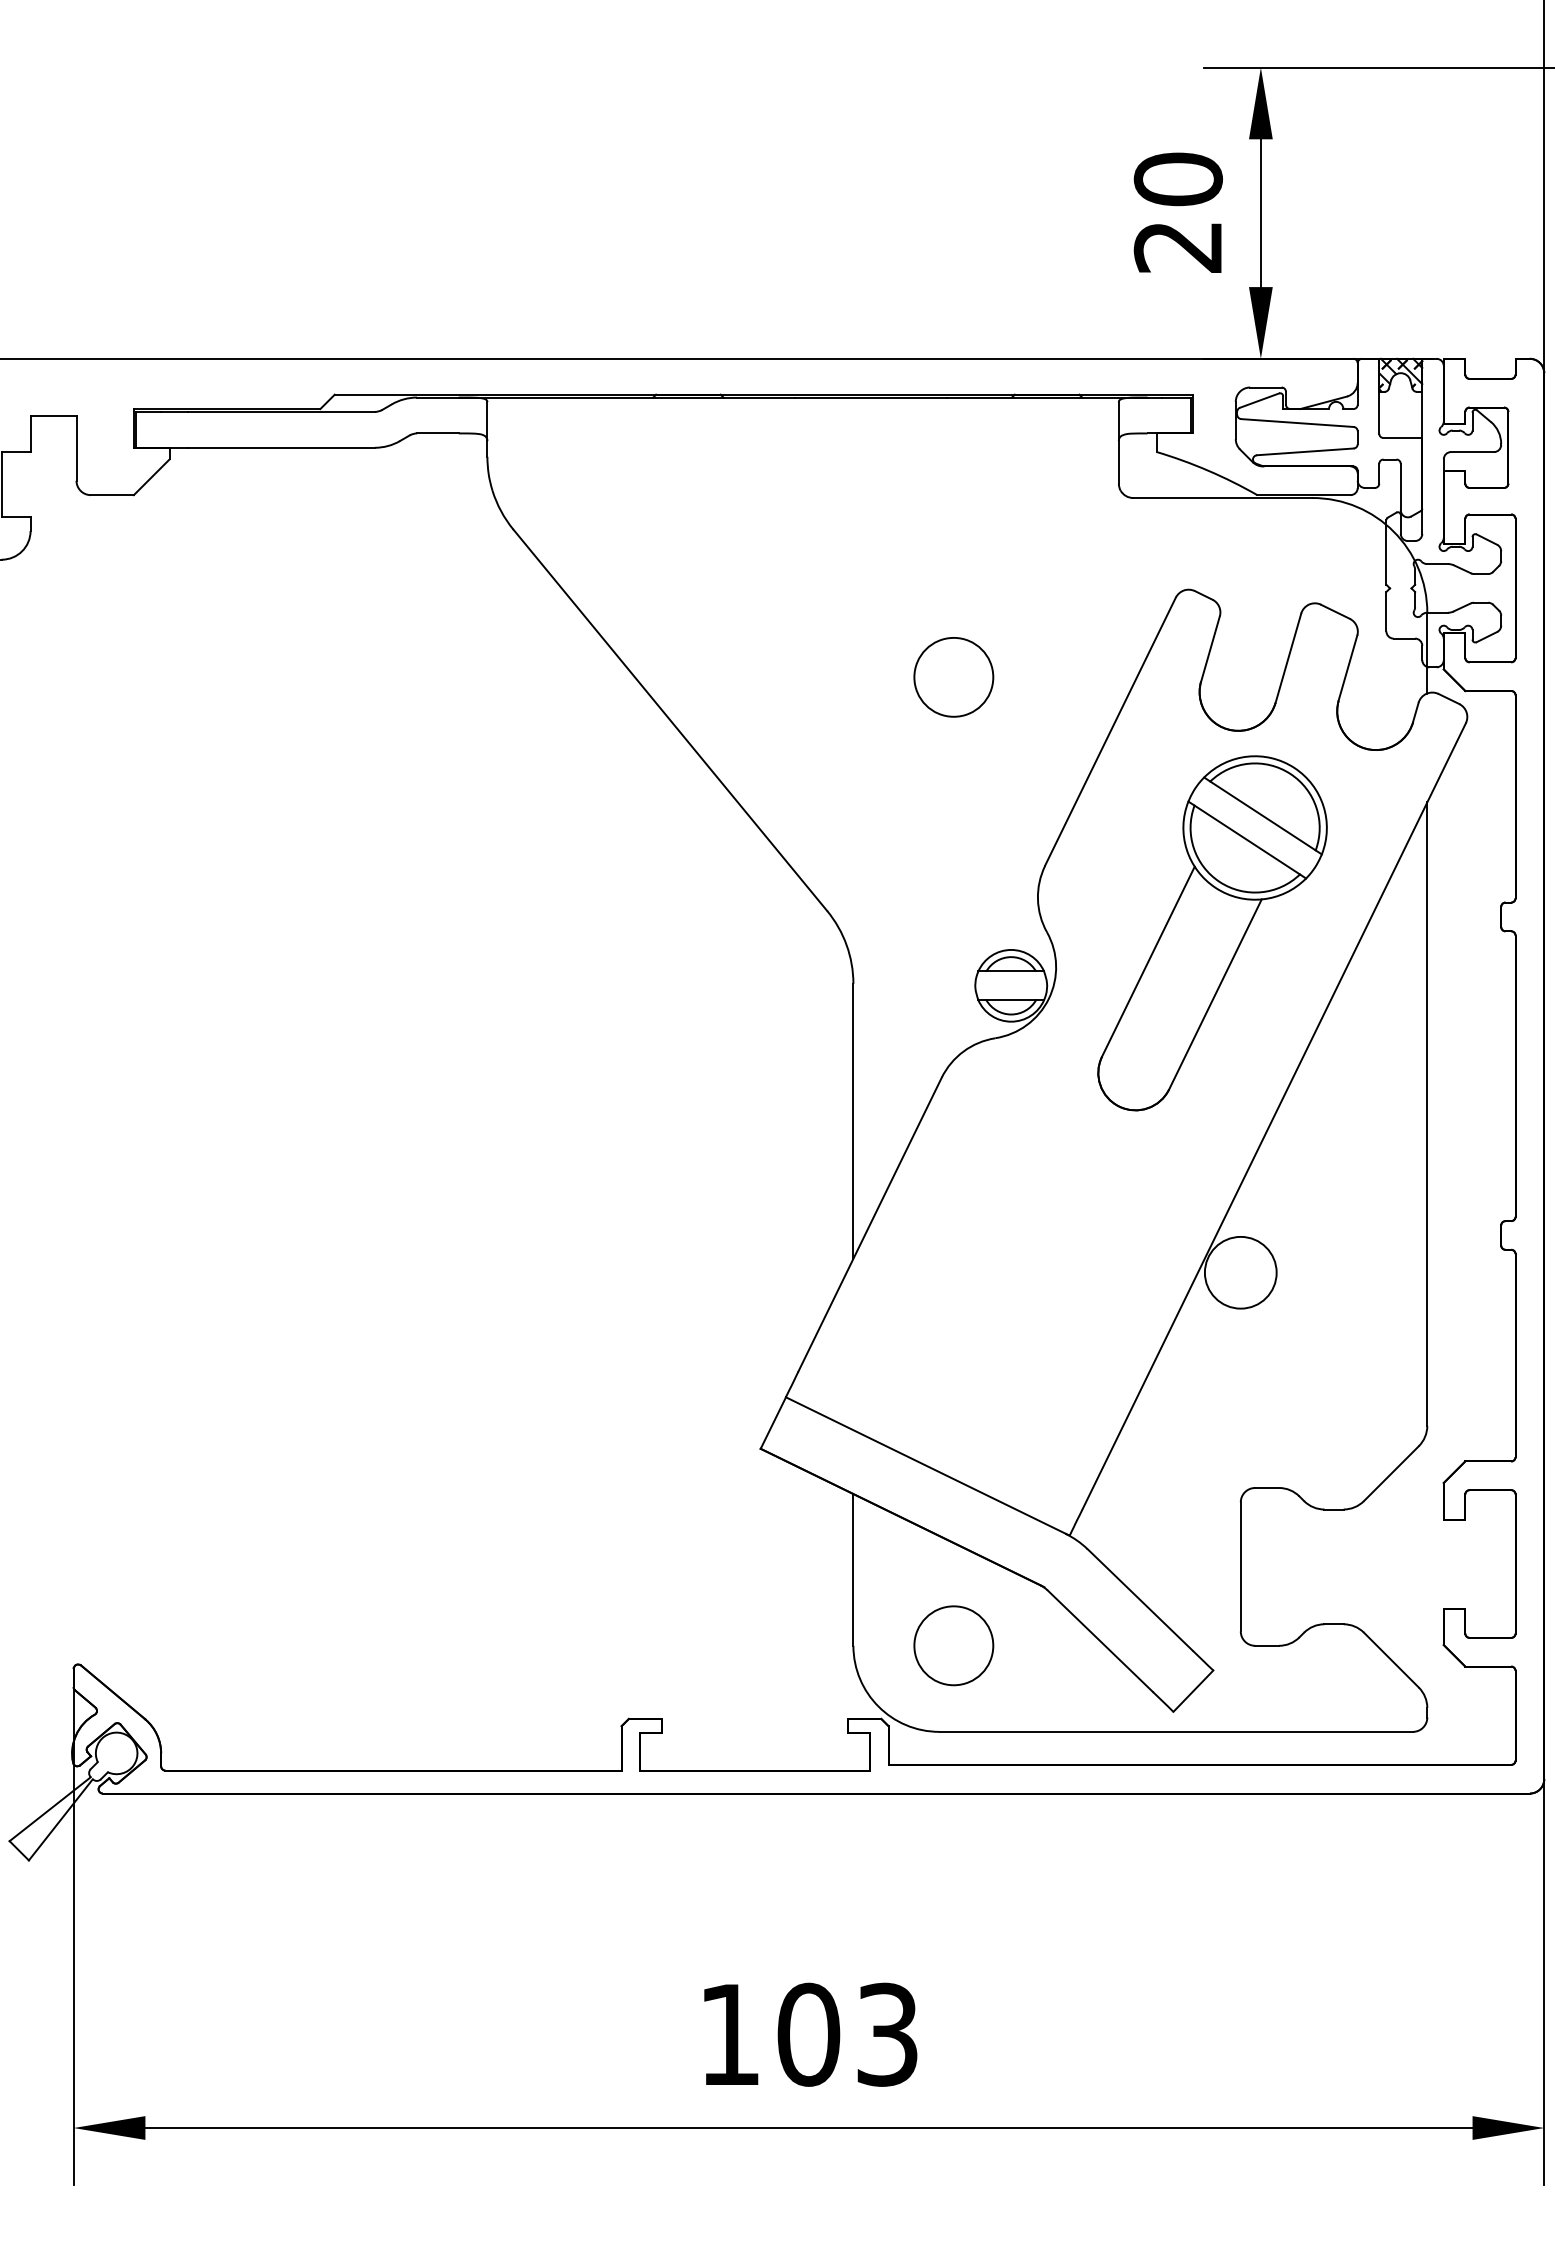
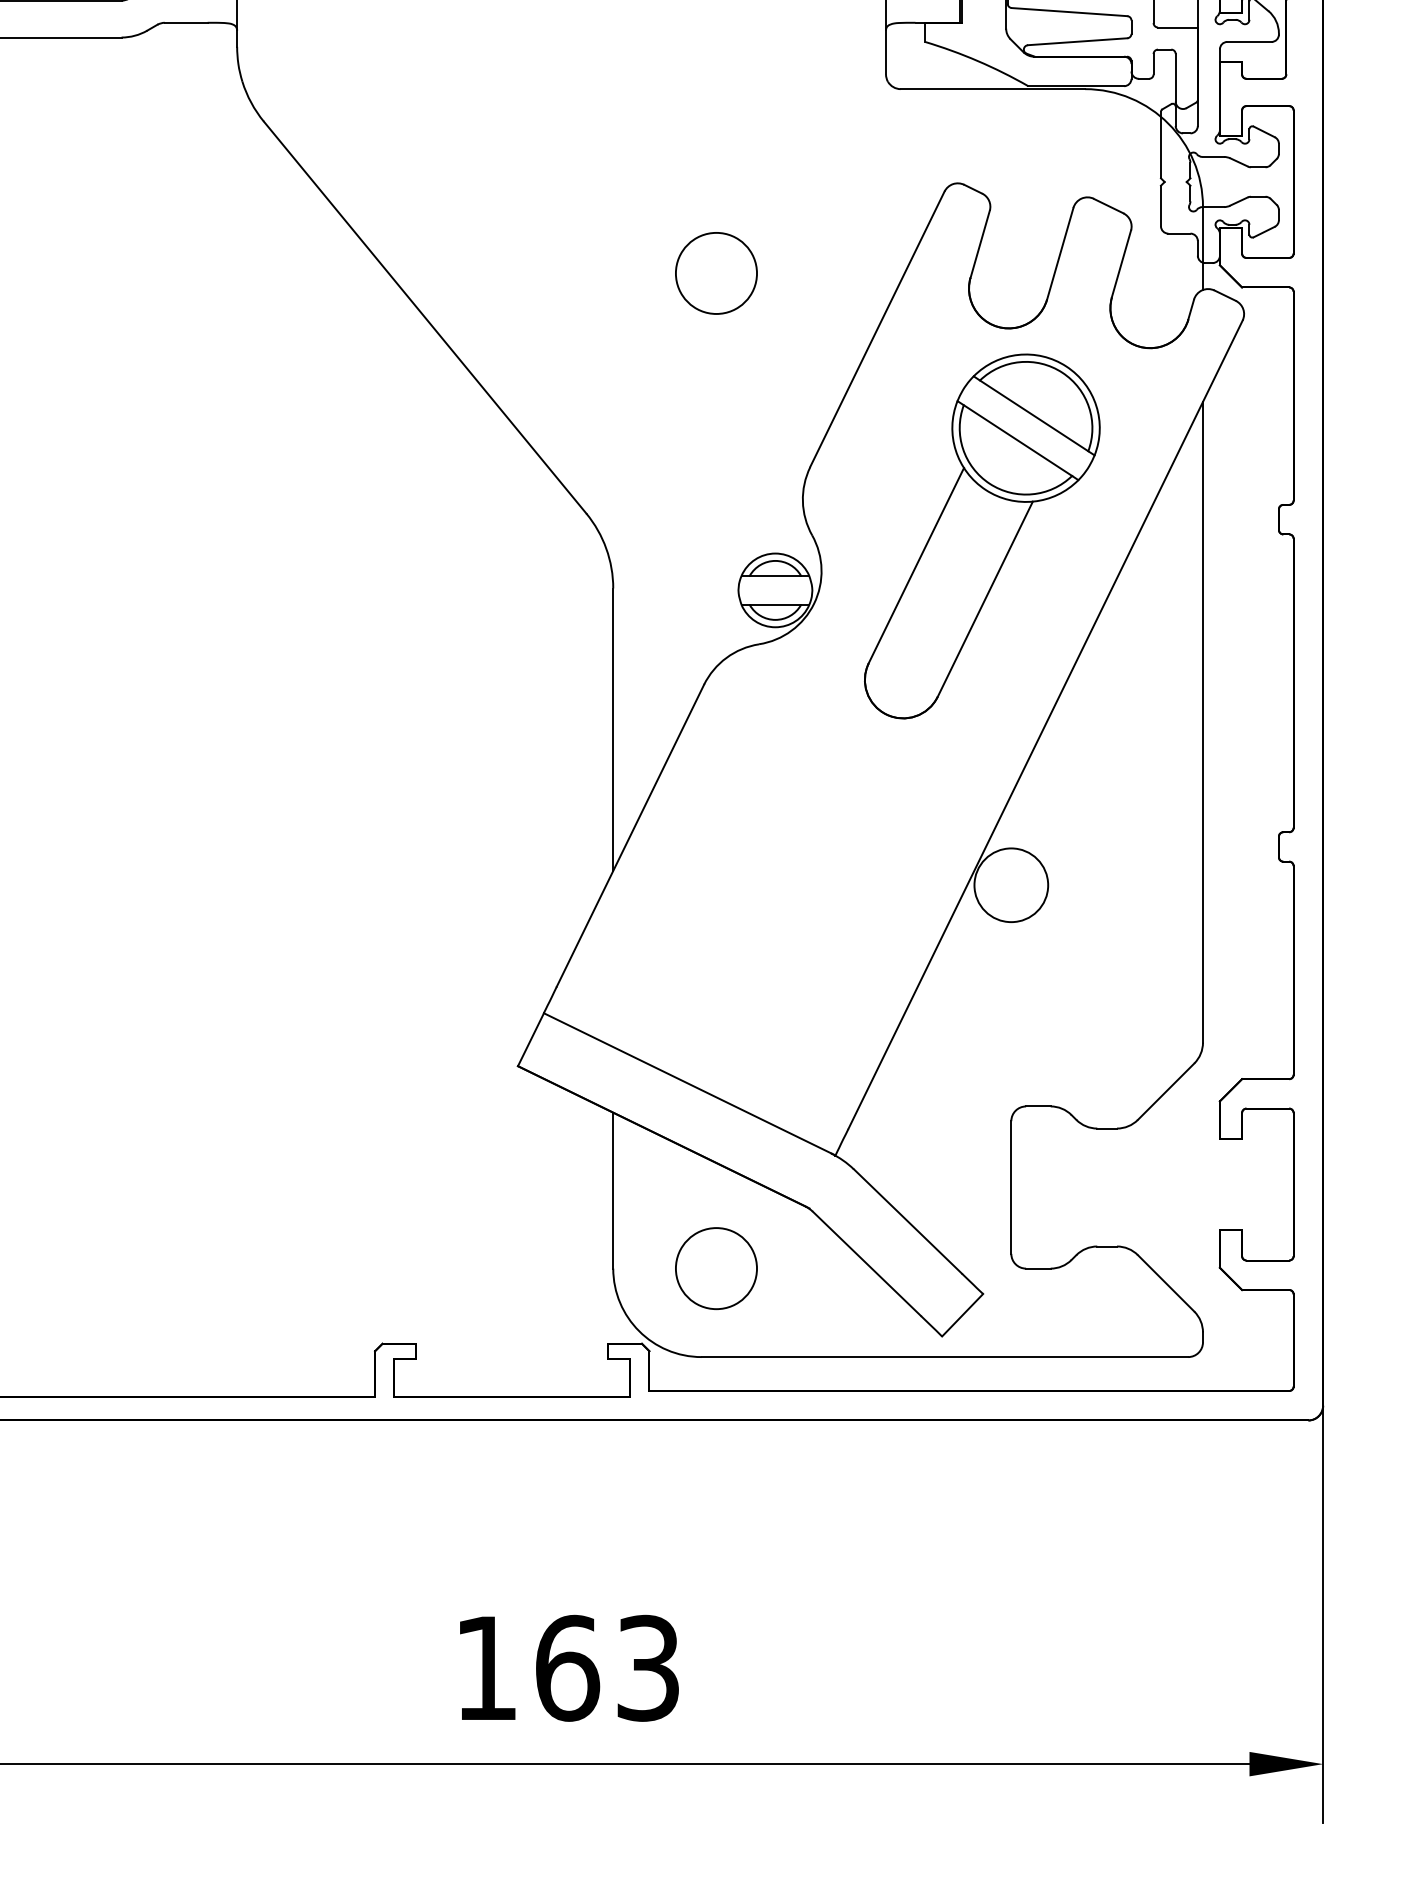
text: (808, 2034) -> (567, 1668), 103 -> 163

